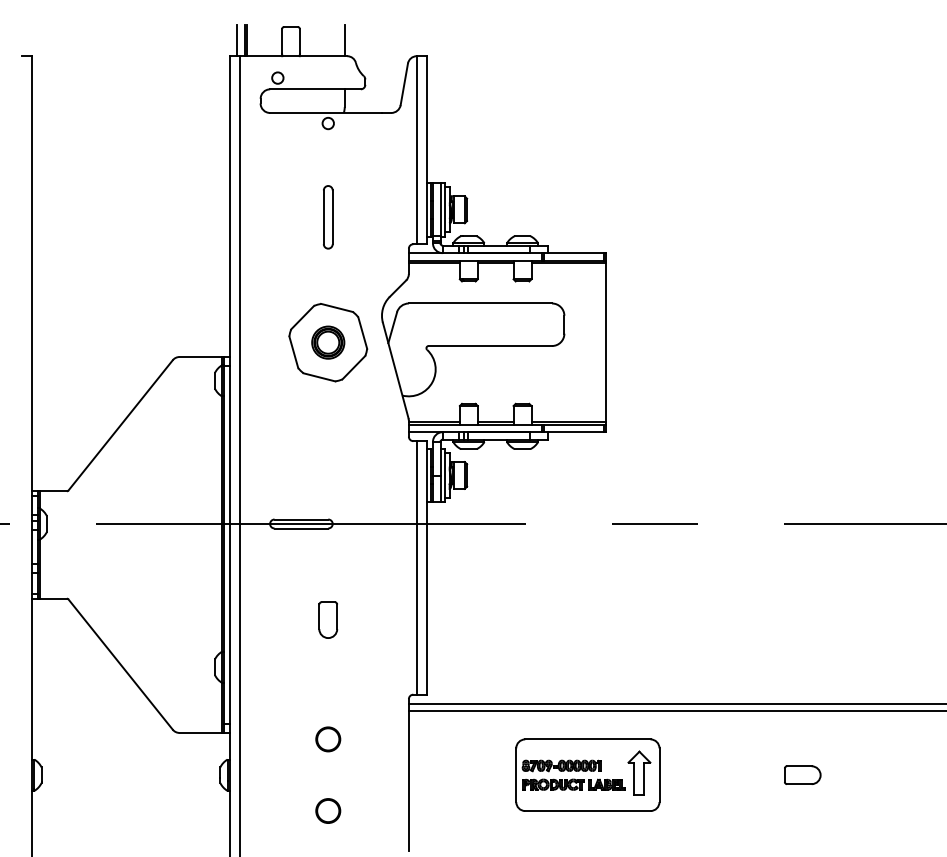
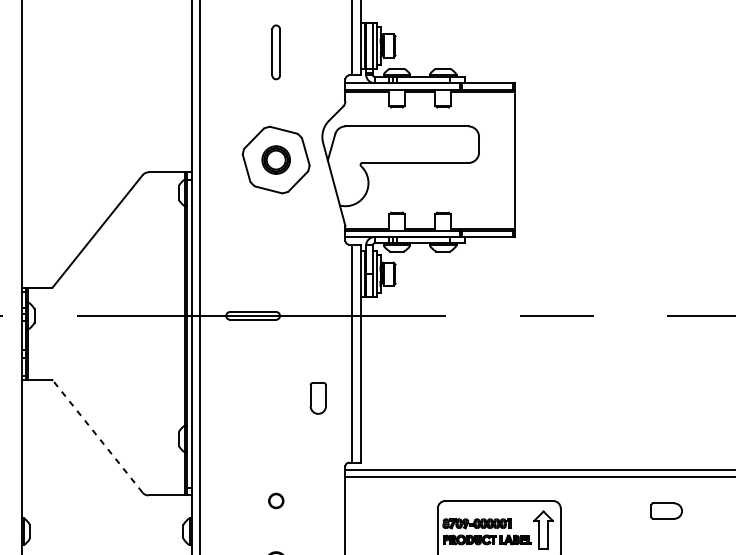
part: (328, 619) -> (318, 397), moved
line: (120, 664) -> (97, 436), solid -> dashed
circle: (328, 739) -> (276, 501), size x0.7
part: (802, 774) -> (666, 510), moved

